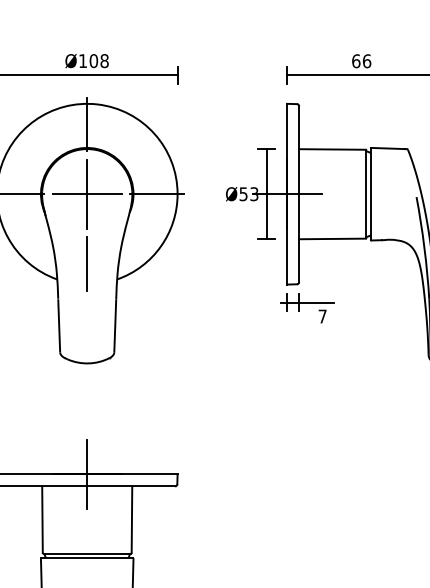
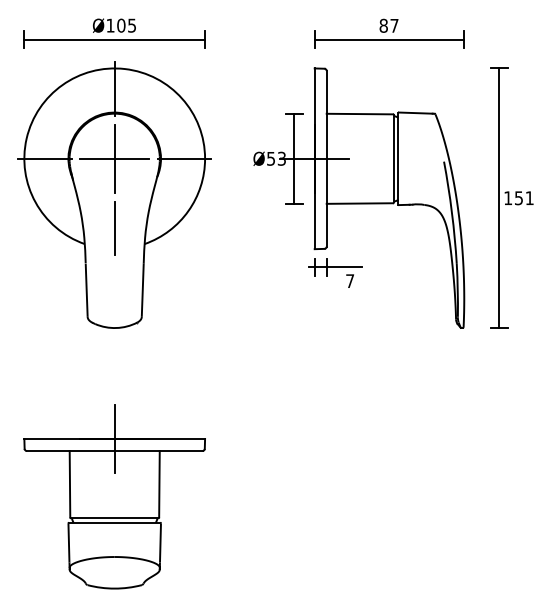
text: (105, 60) -> (132, 25), Ø108 -> Ø105
text: (361, 60) -> (388, 25), 66 -> 87

